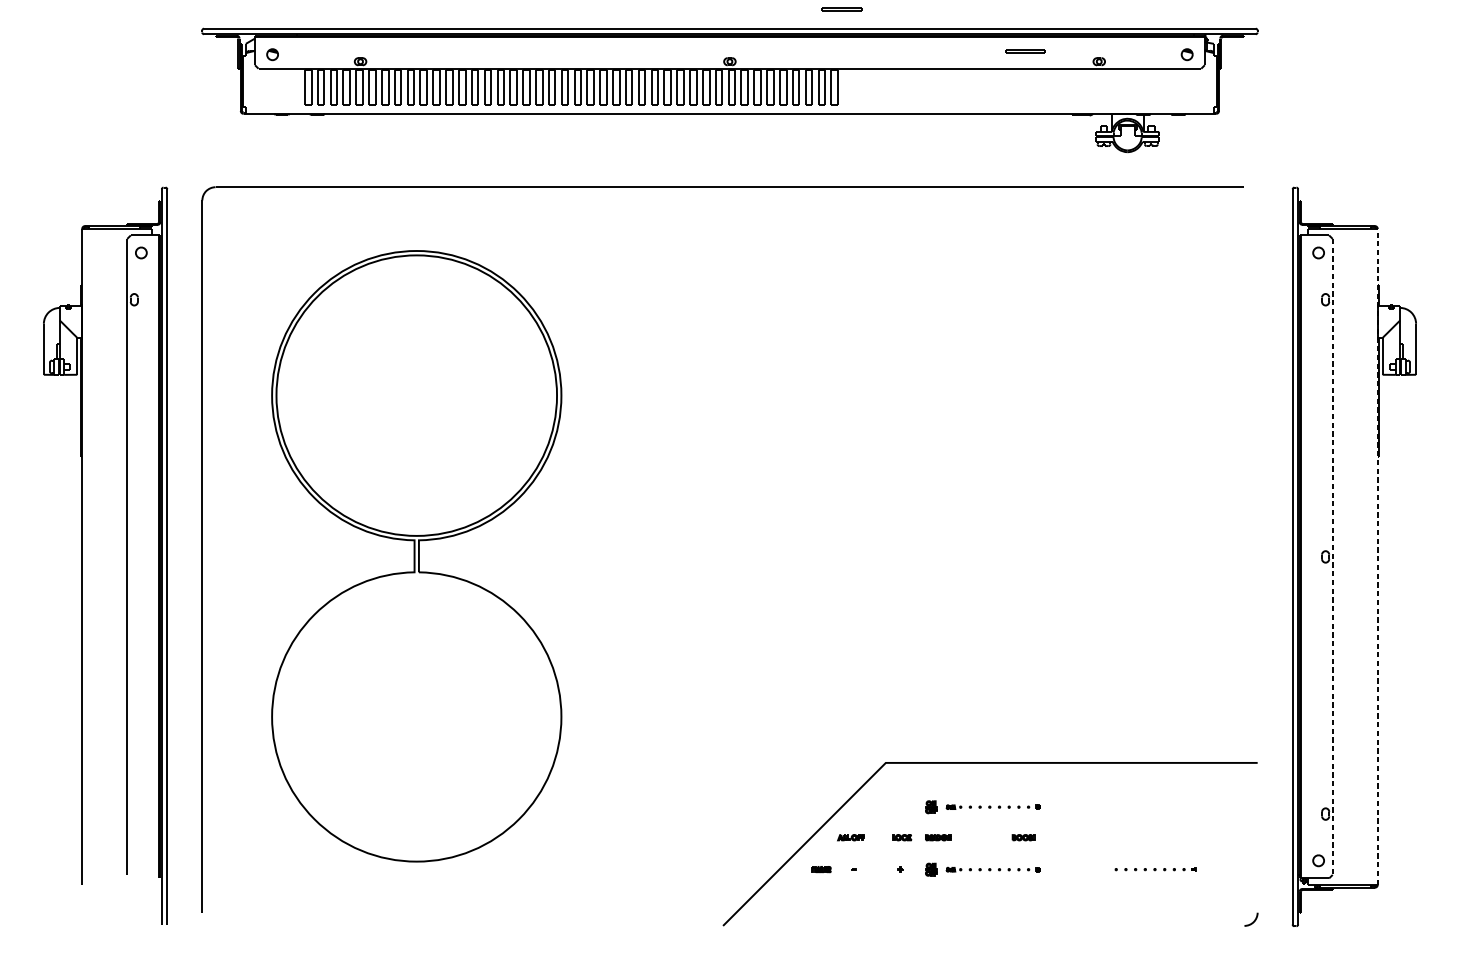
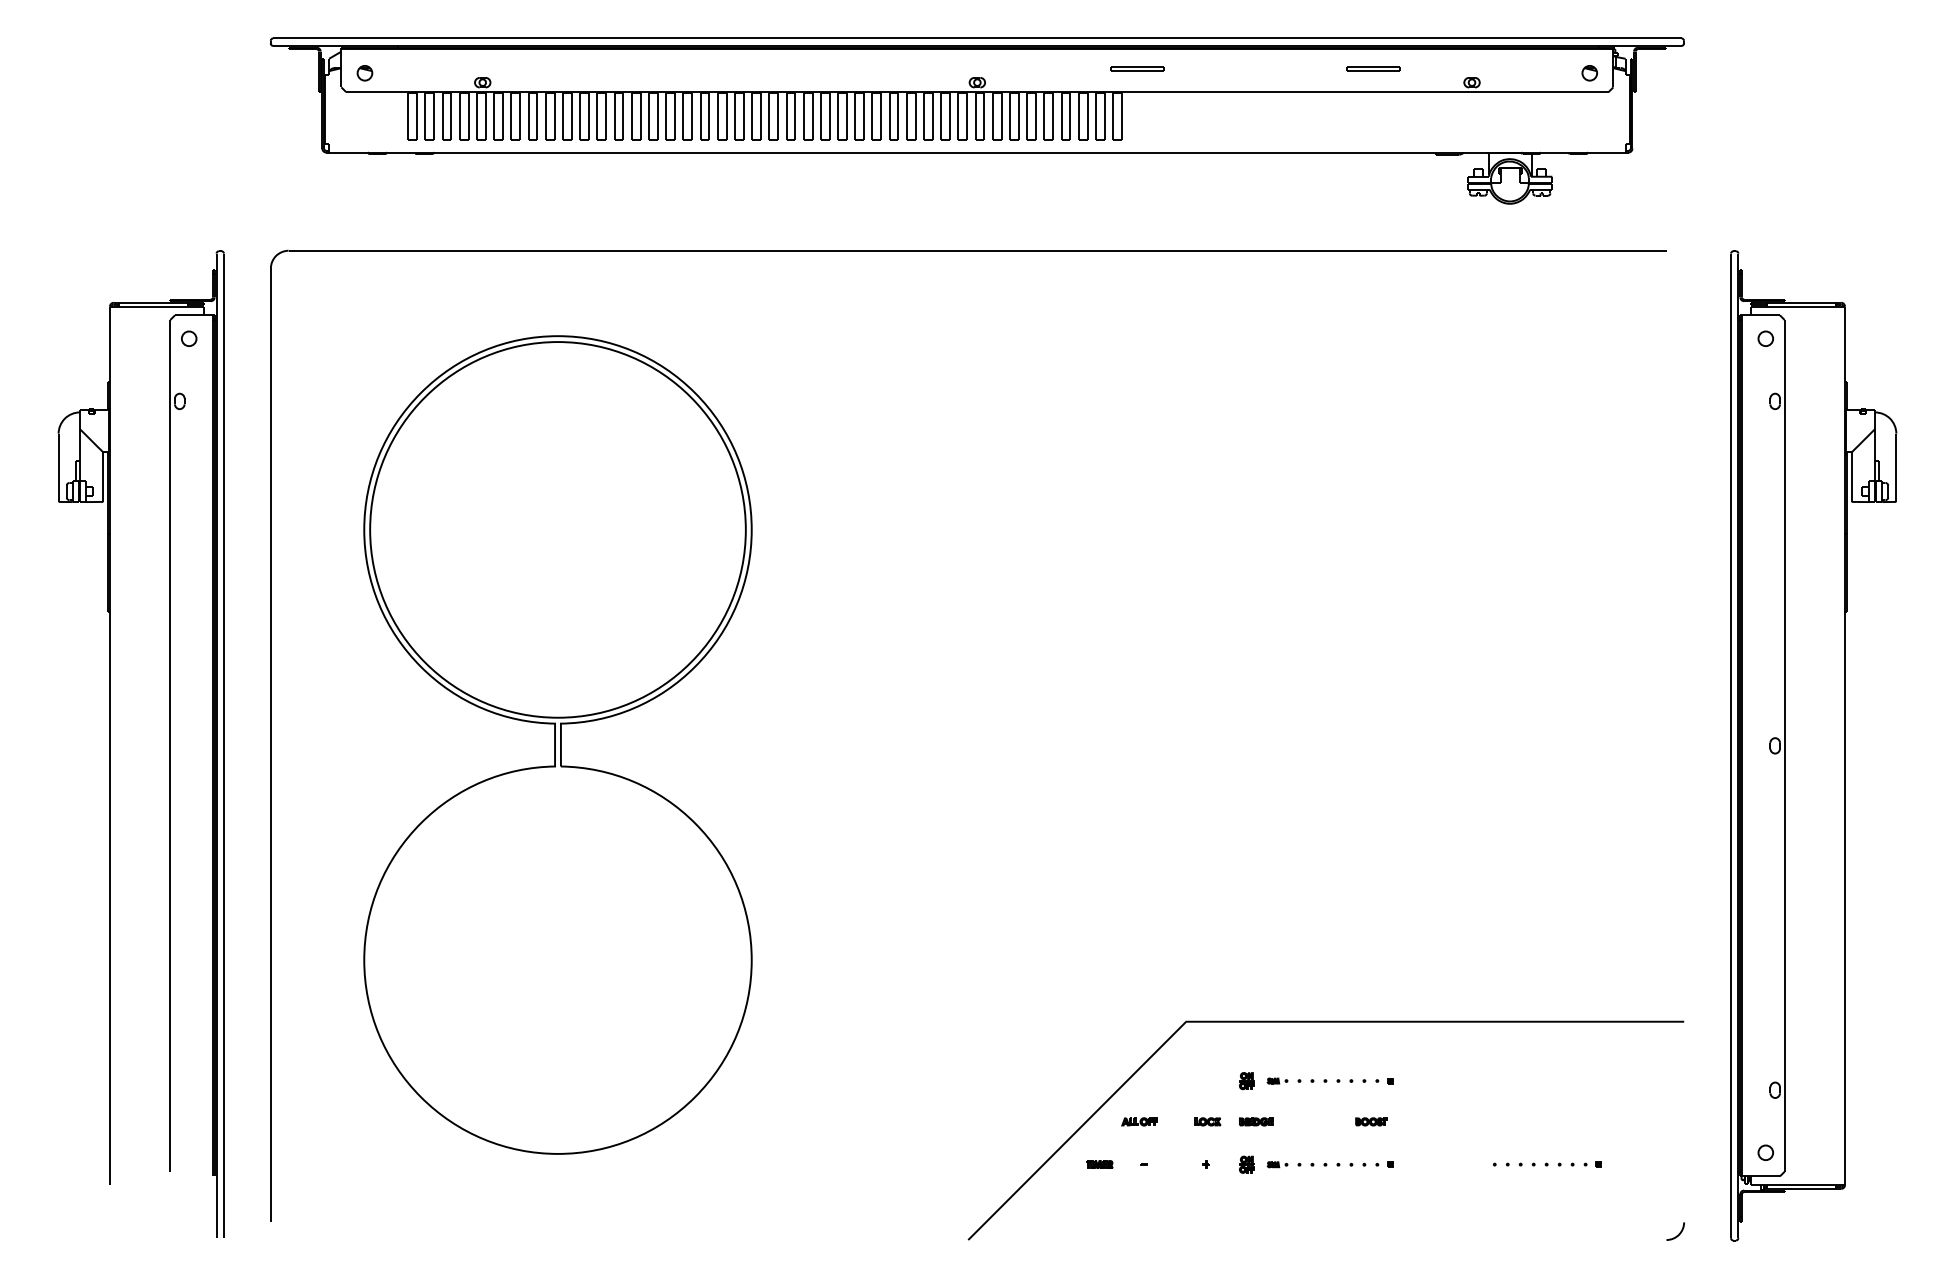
part: (842, 9) -> (1137, 68), moved
line: (1332, 556) -> (1784, 745), dashed -> solid
line: (1378, 556) -> (1845, 745), dashed -> solid

